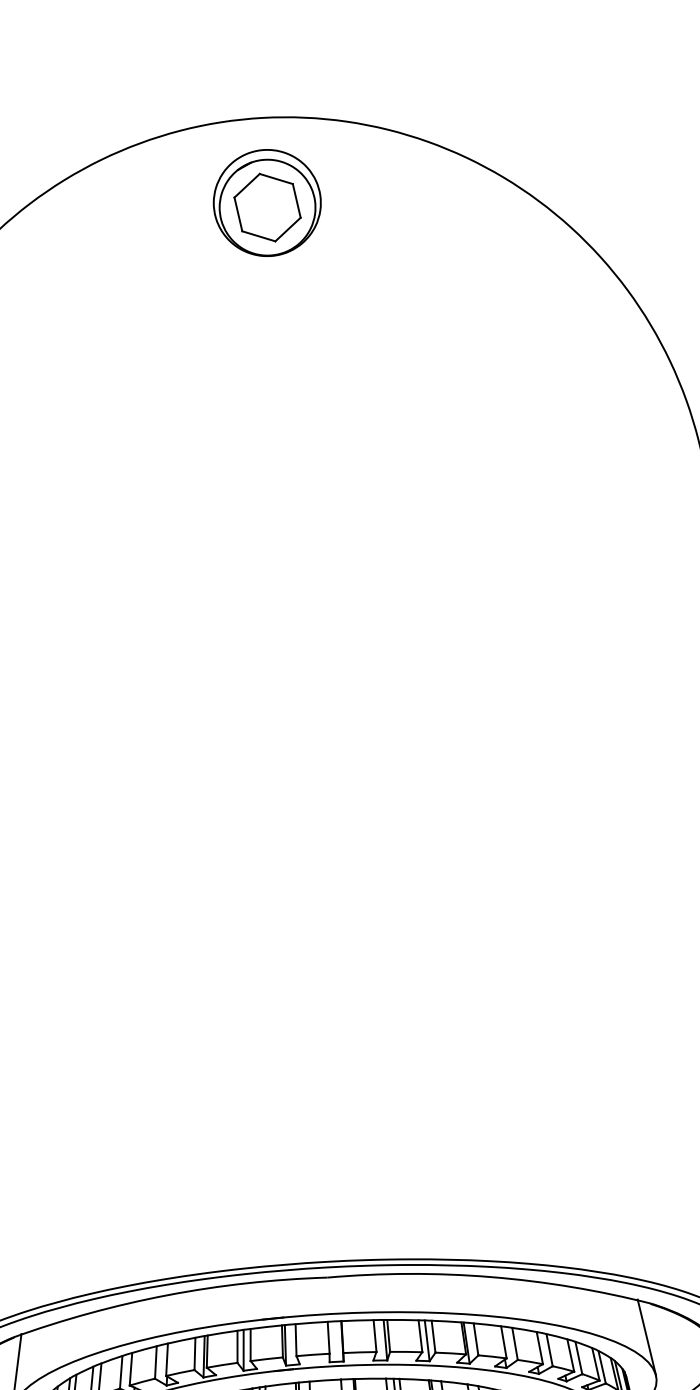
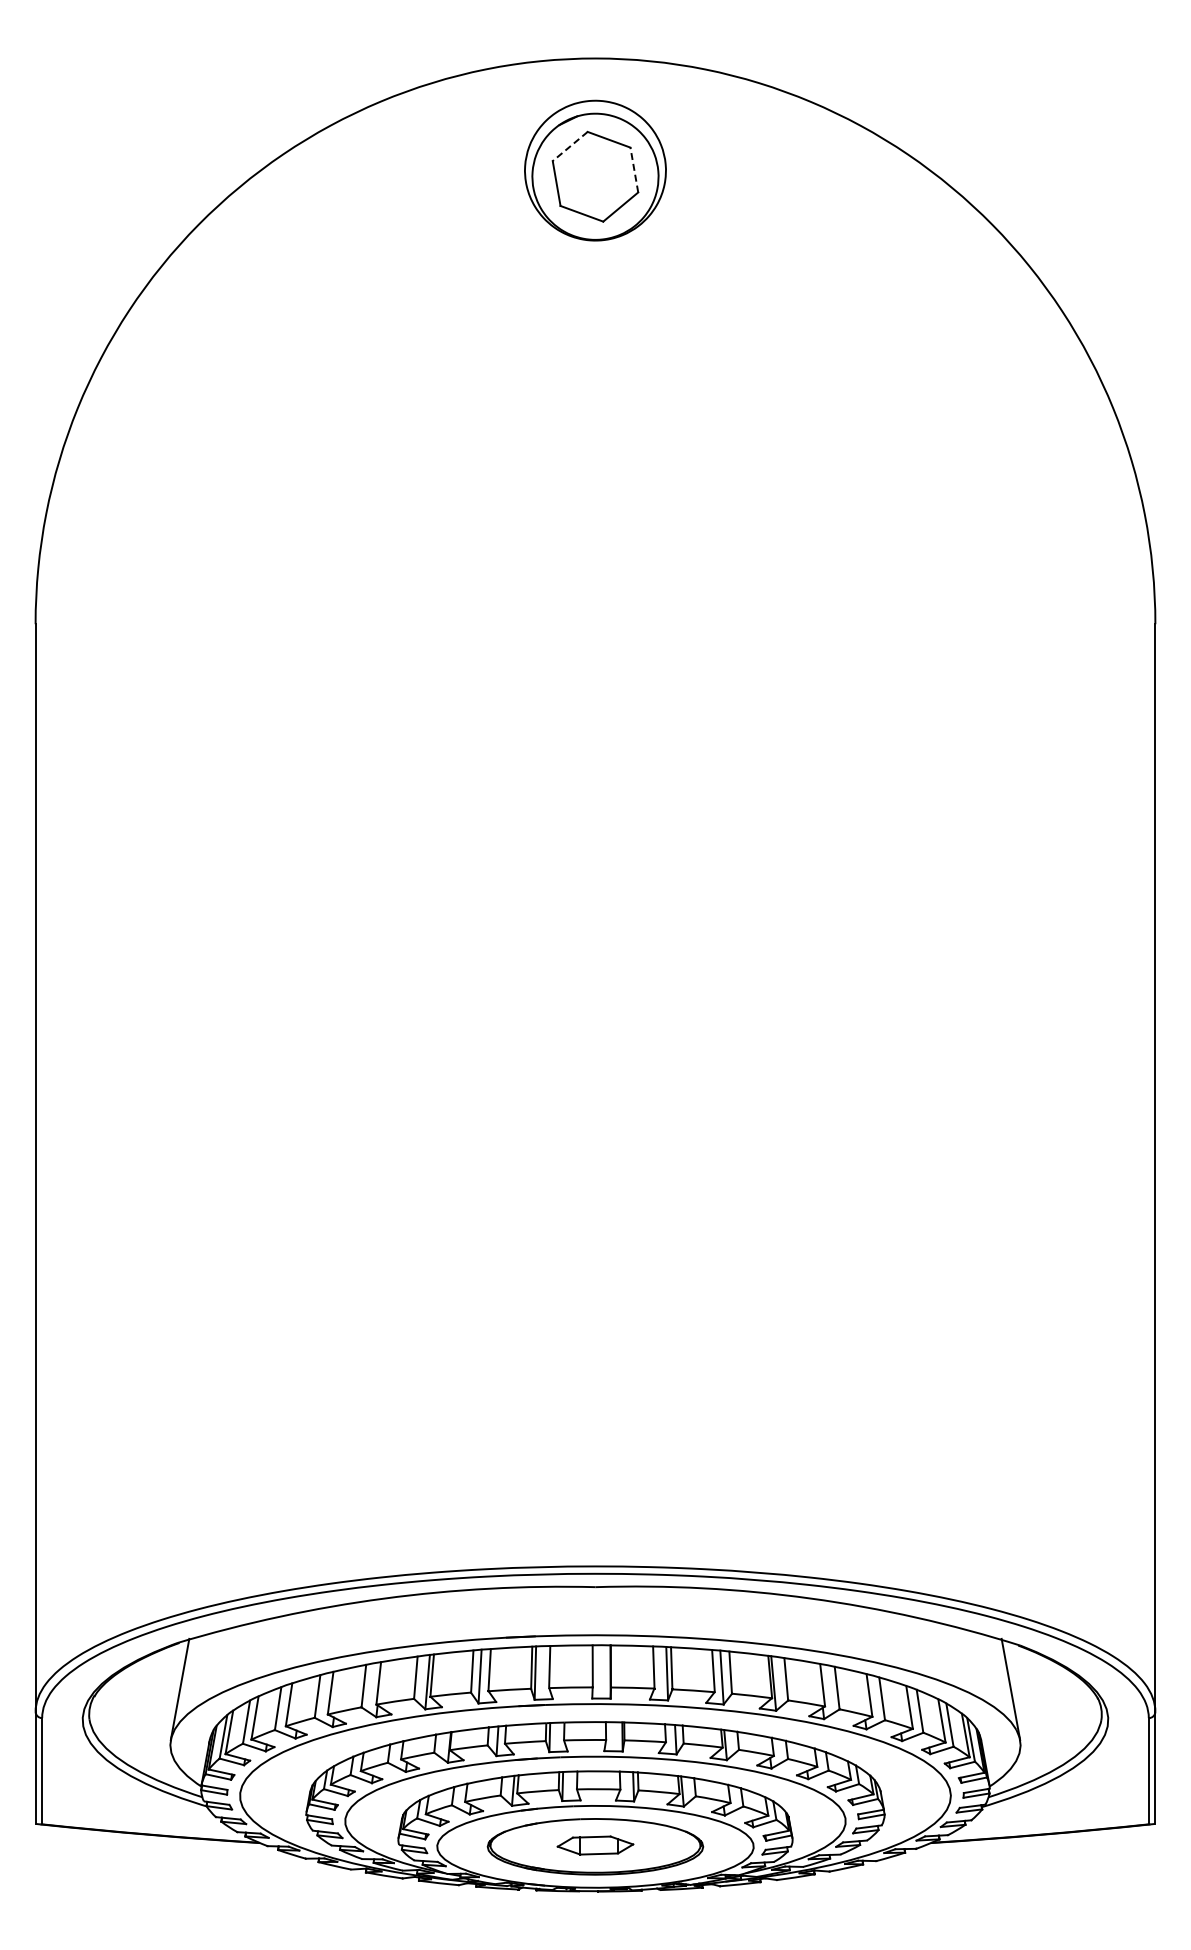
line: (247, 185) -> (570, 146), solid -> dashed
line: (296, 201) -> (634, 170), solid -> dashed

